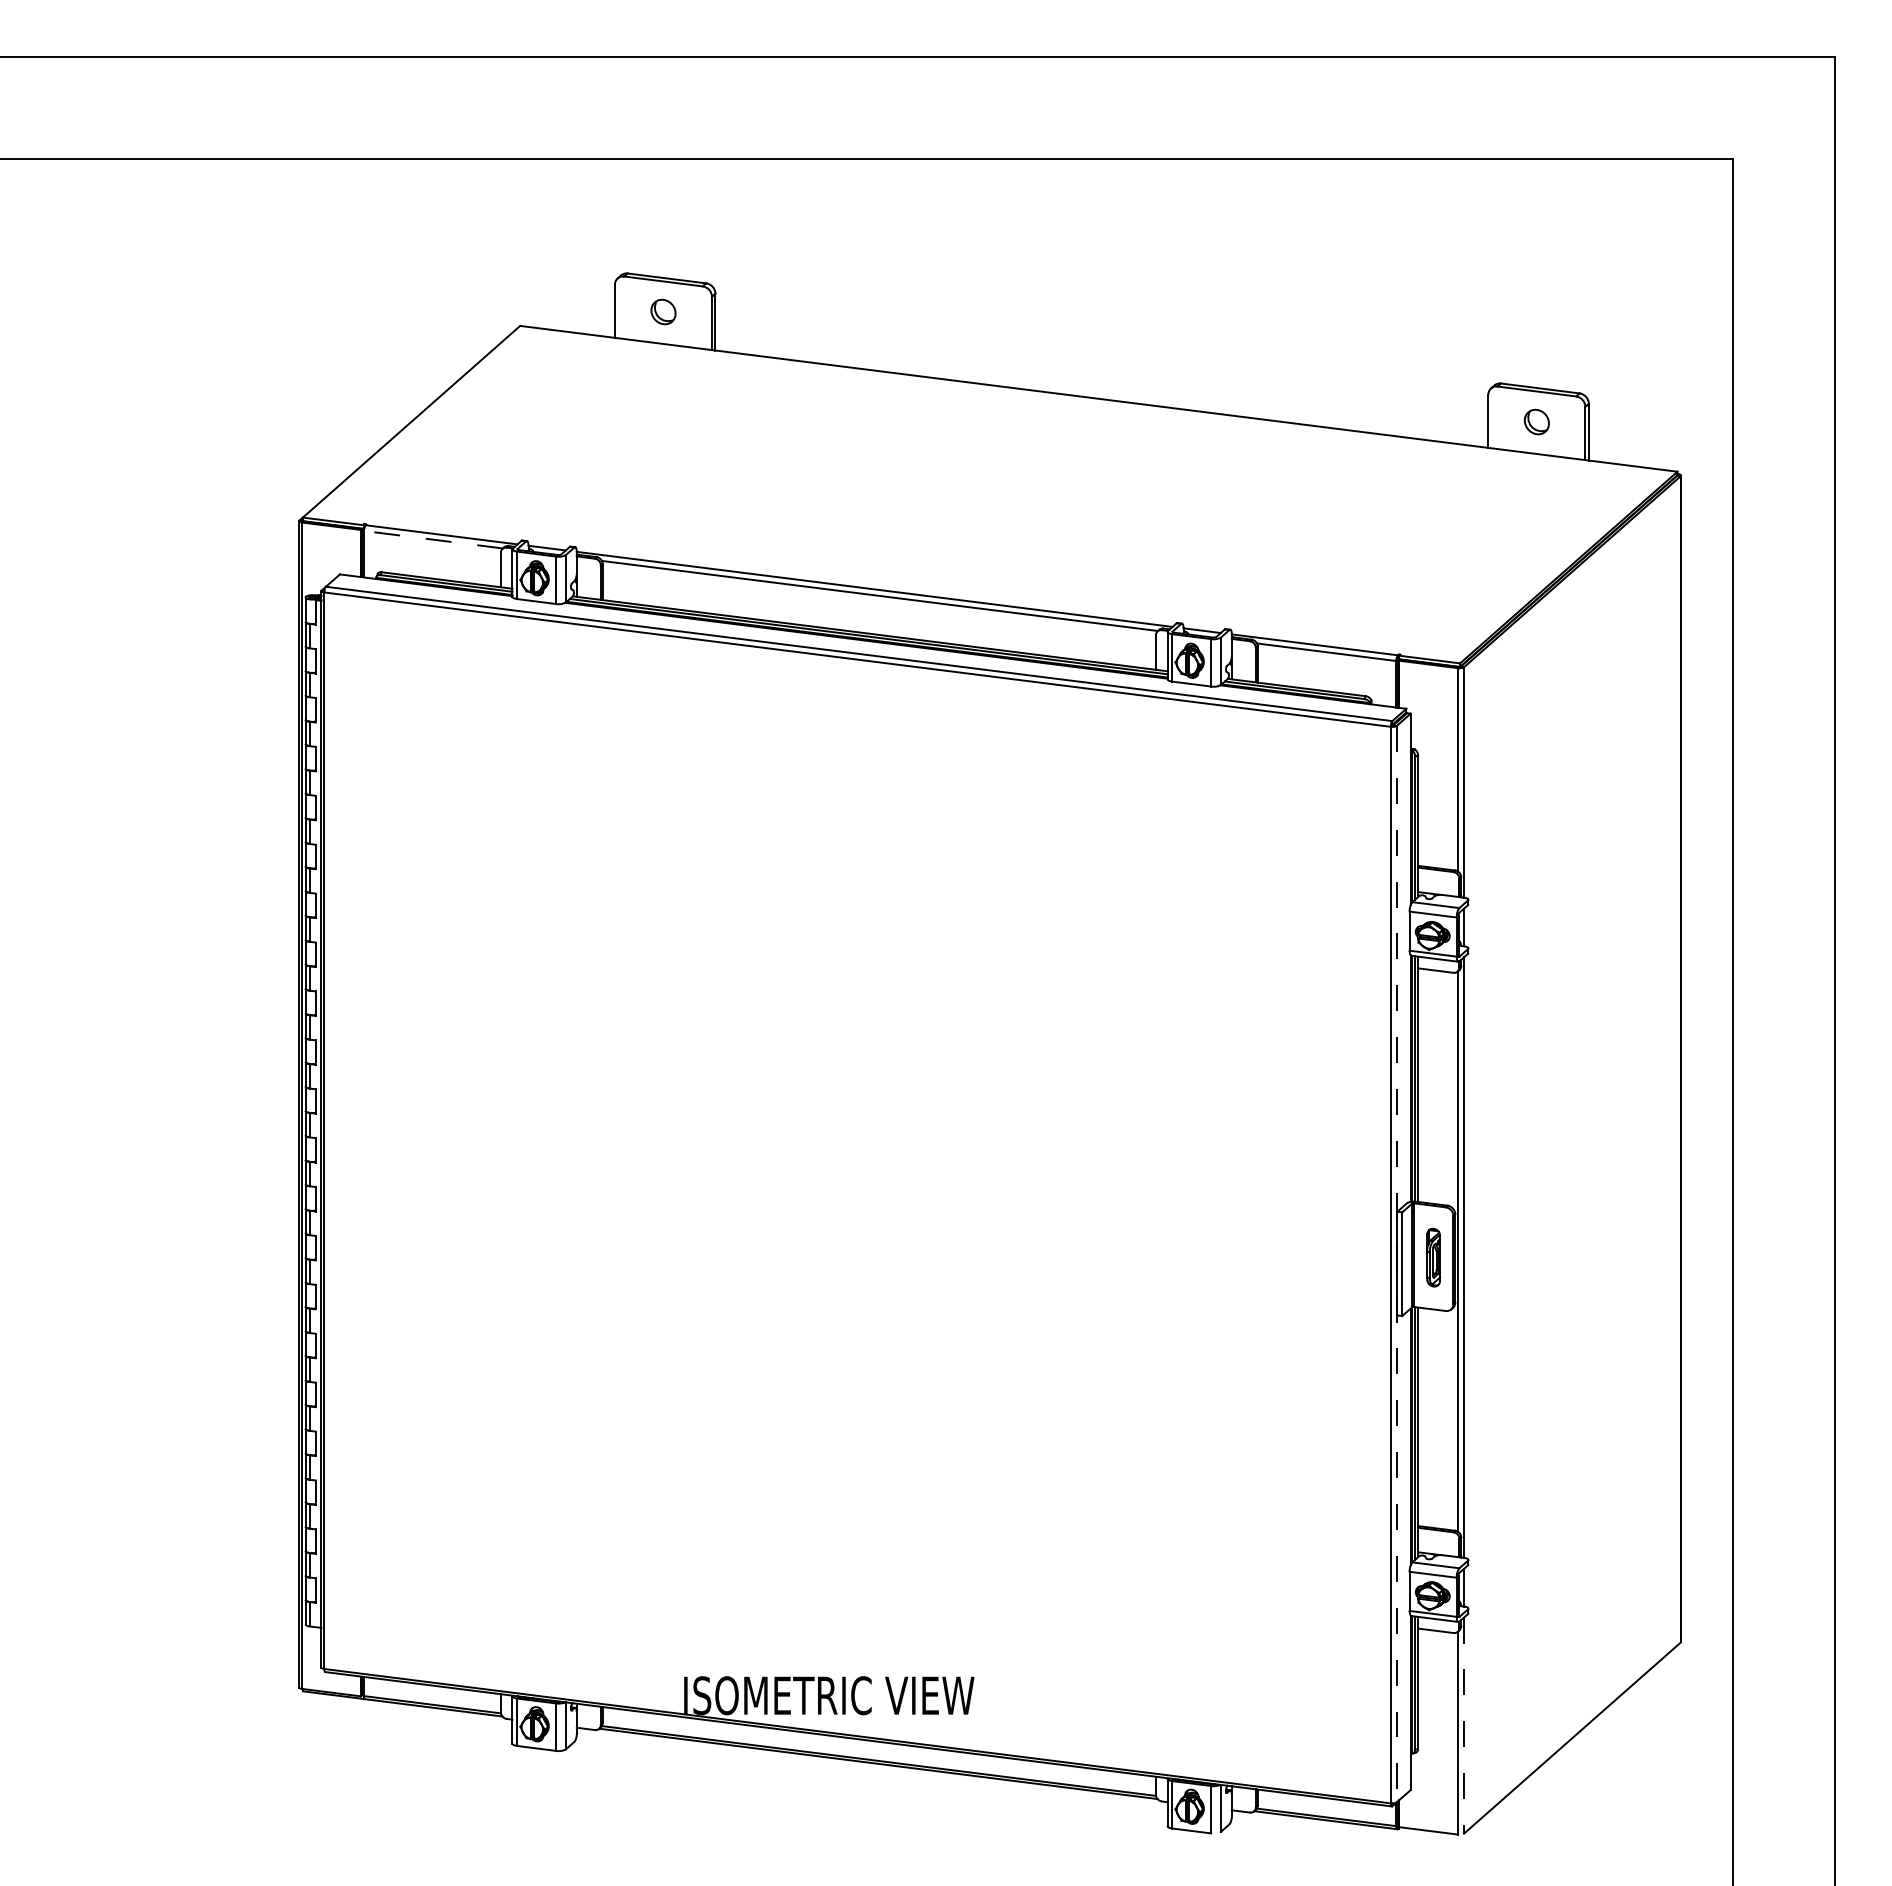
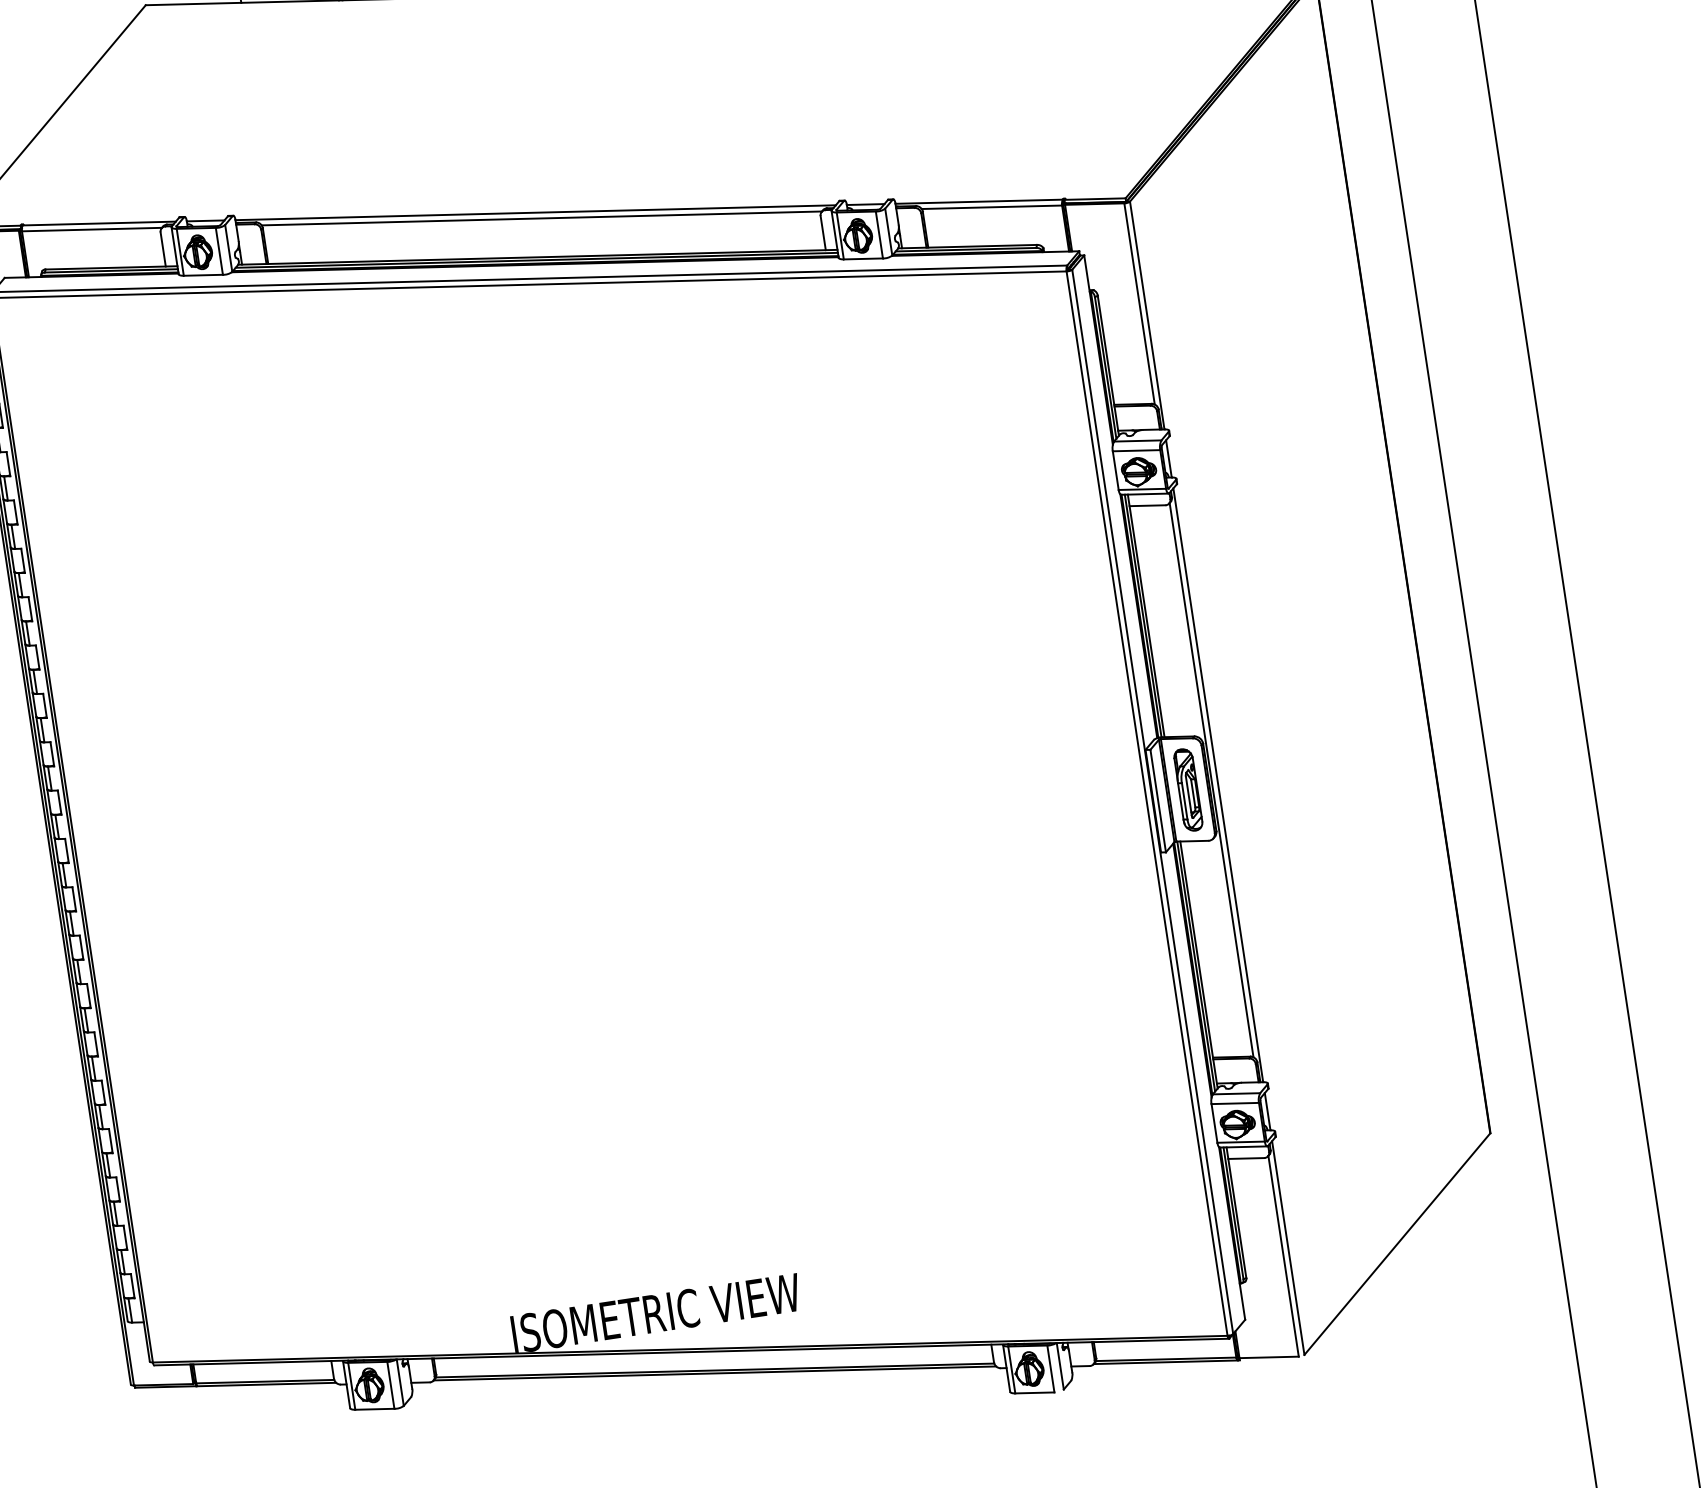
line: (433, 539) -> (91, 229), dashed -> solid
part: (1433, 1257) -> (1188, 789), size x1.43
line: (1396, 1264) -> (1152, 802), dashed -> solid
line: (1464, 1726) -> (1288, 1248), dashed -> solid

